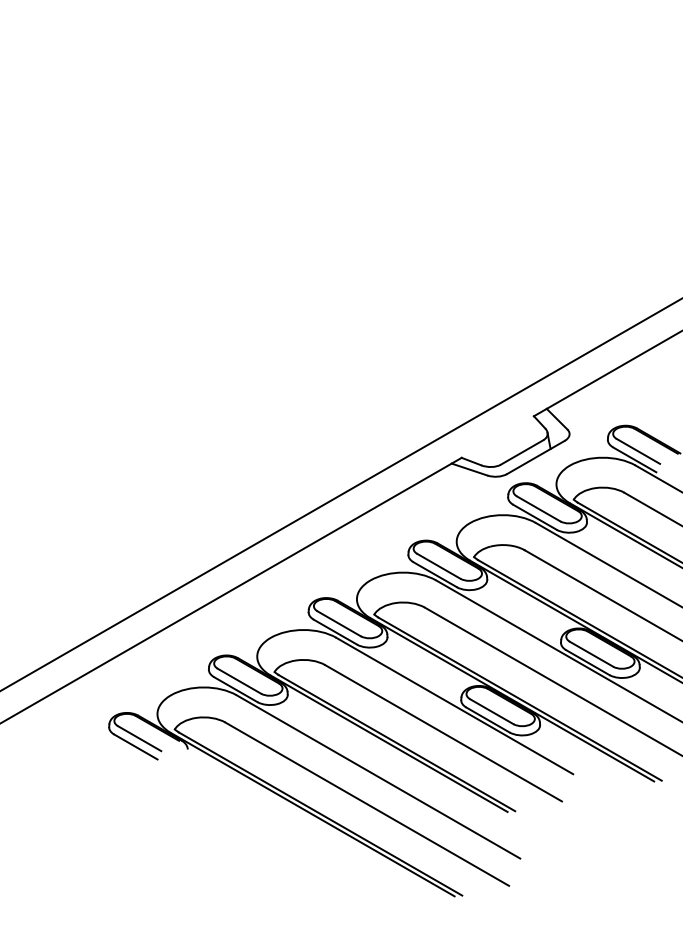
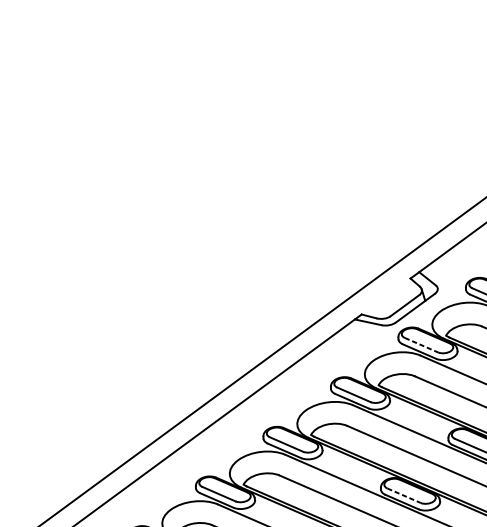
line: (538, 508) -> (421, 344), solid -> dashed
line: (491, 711) -> (403, 495), solid -> dashed

